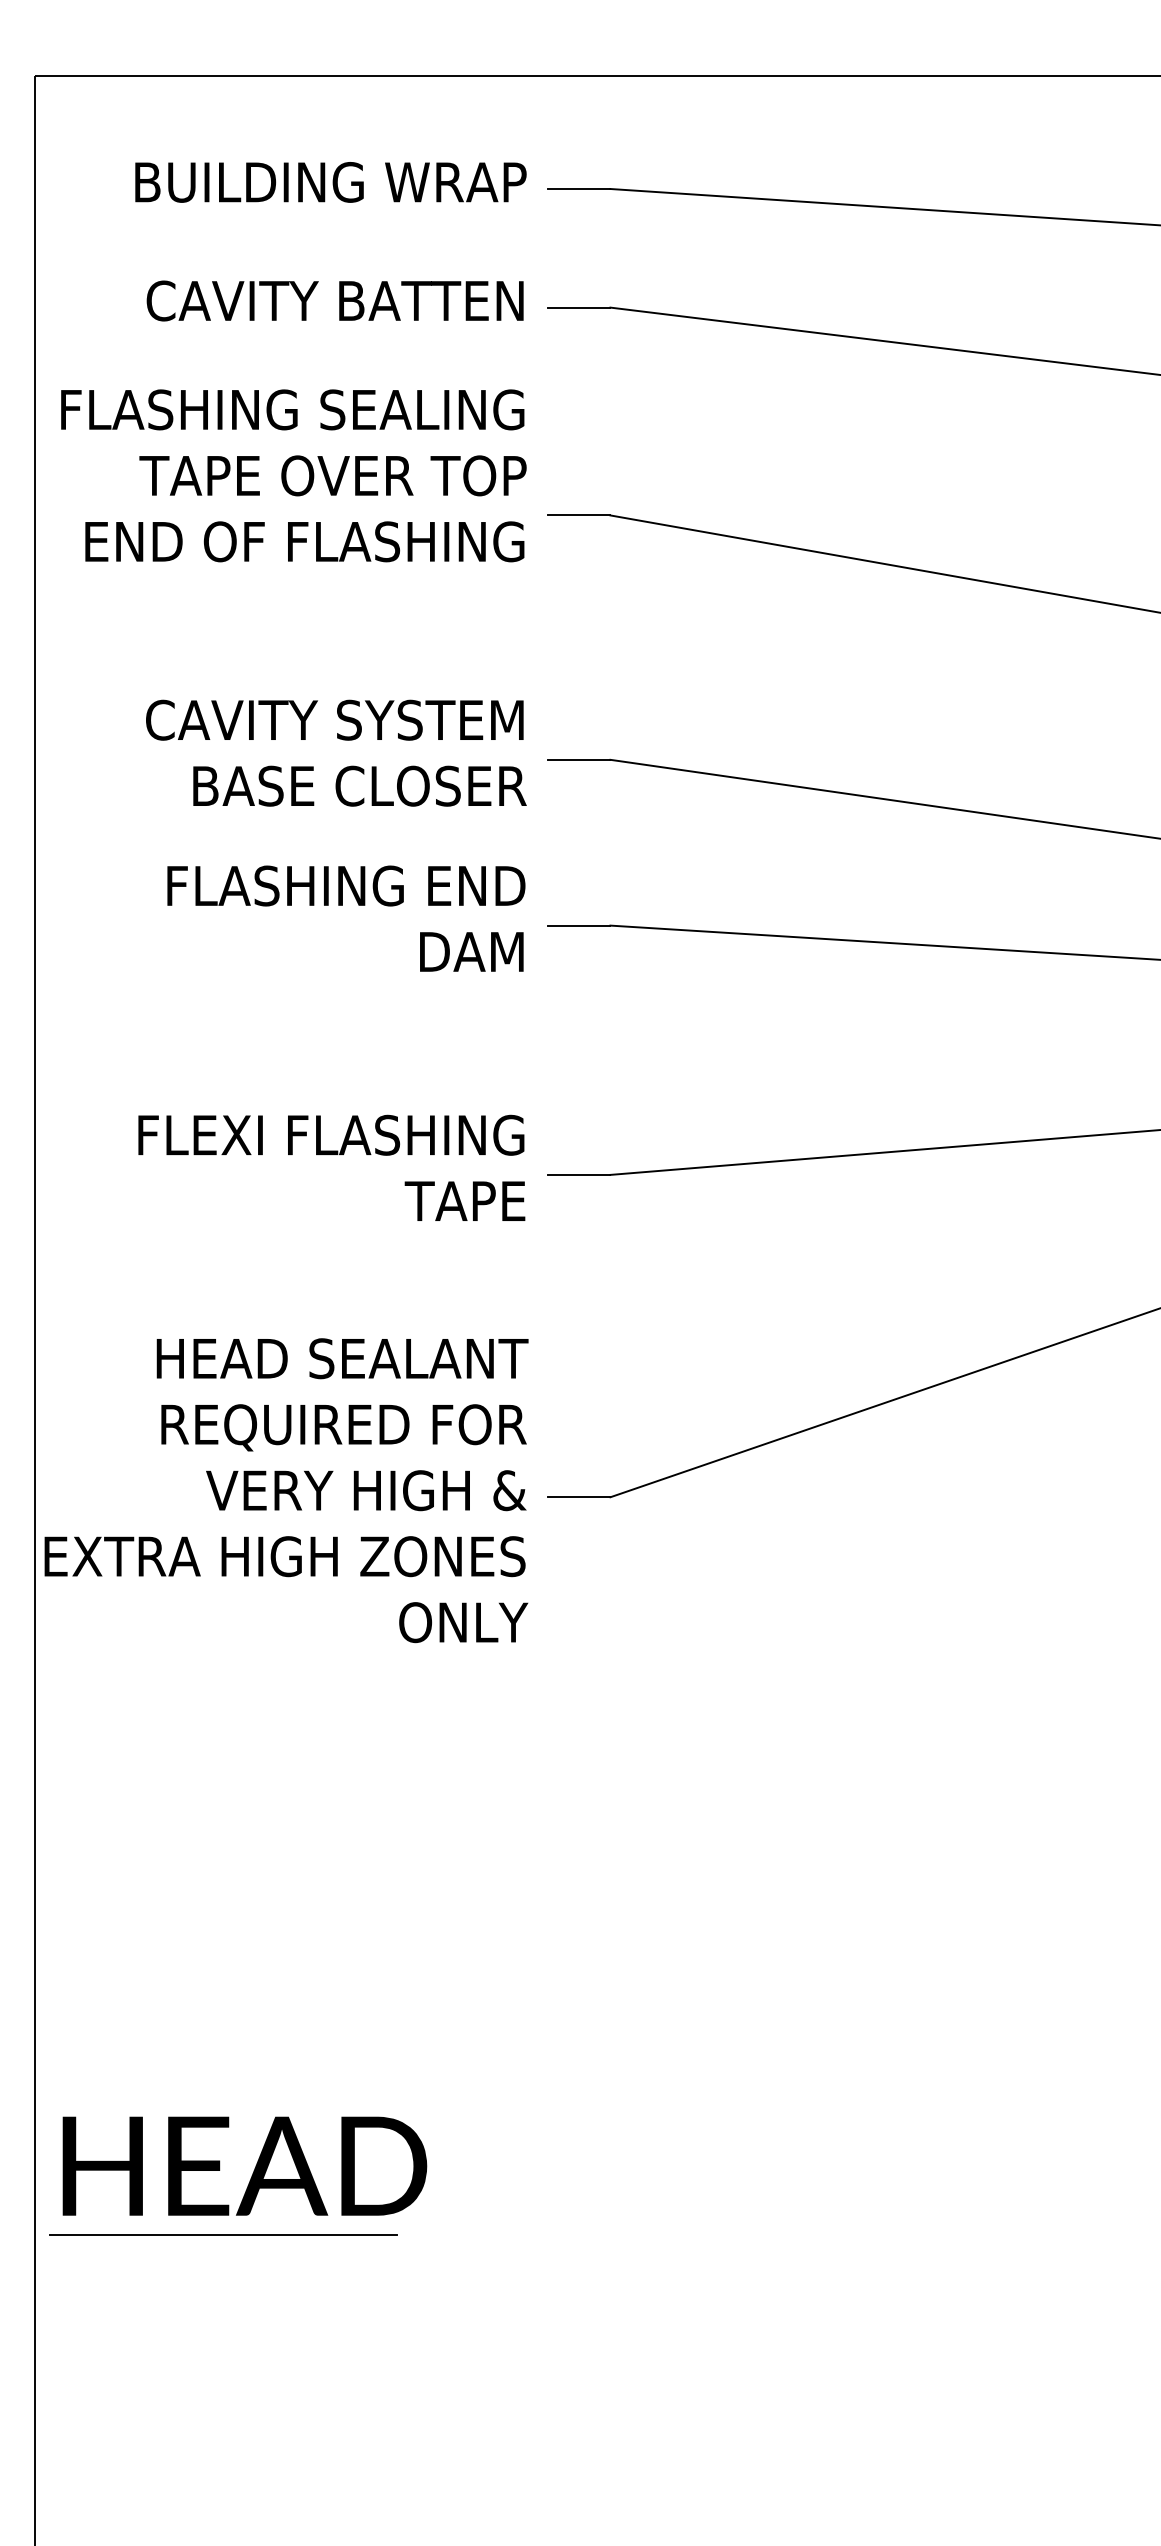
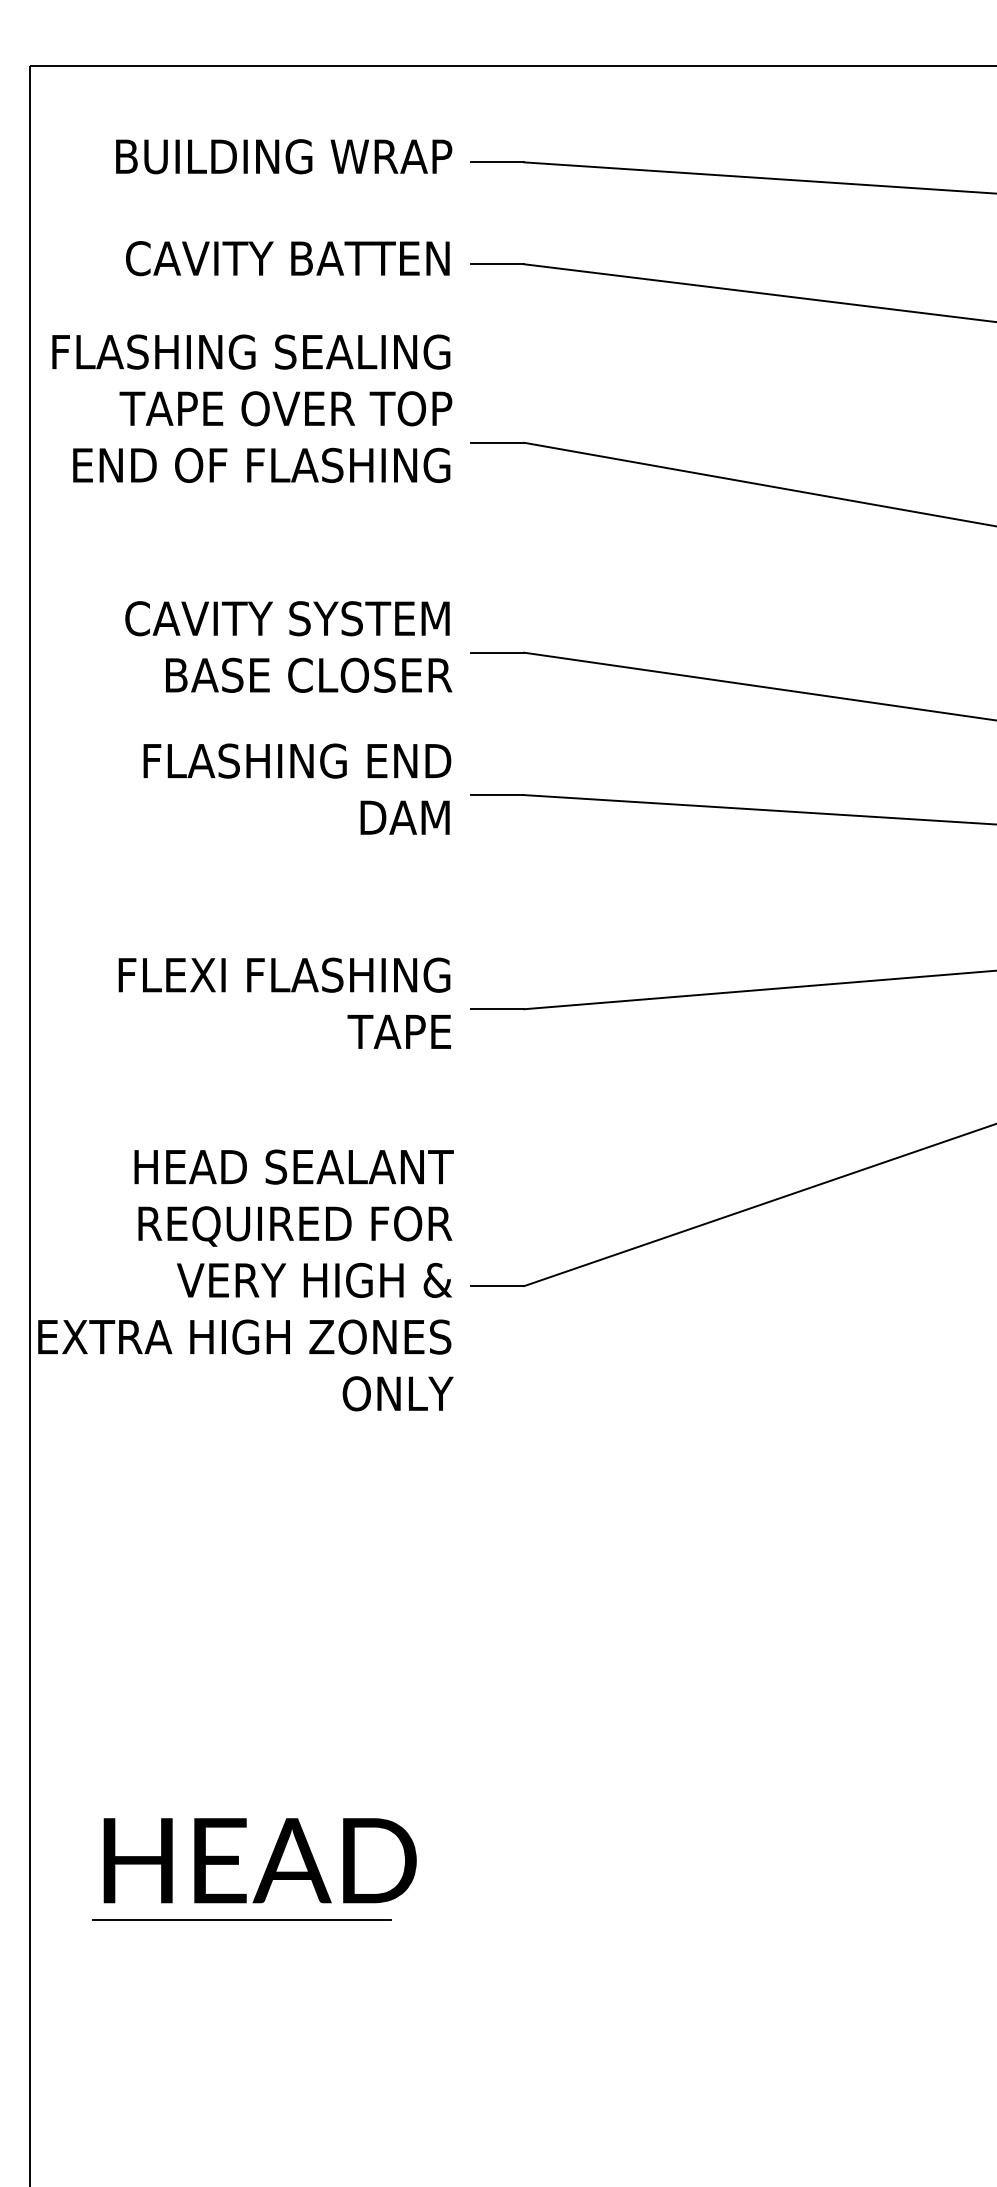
part: (248, 2182) -> (263, 1874), moved

